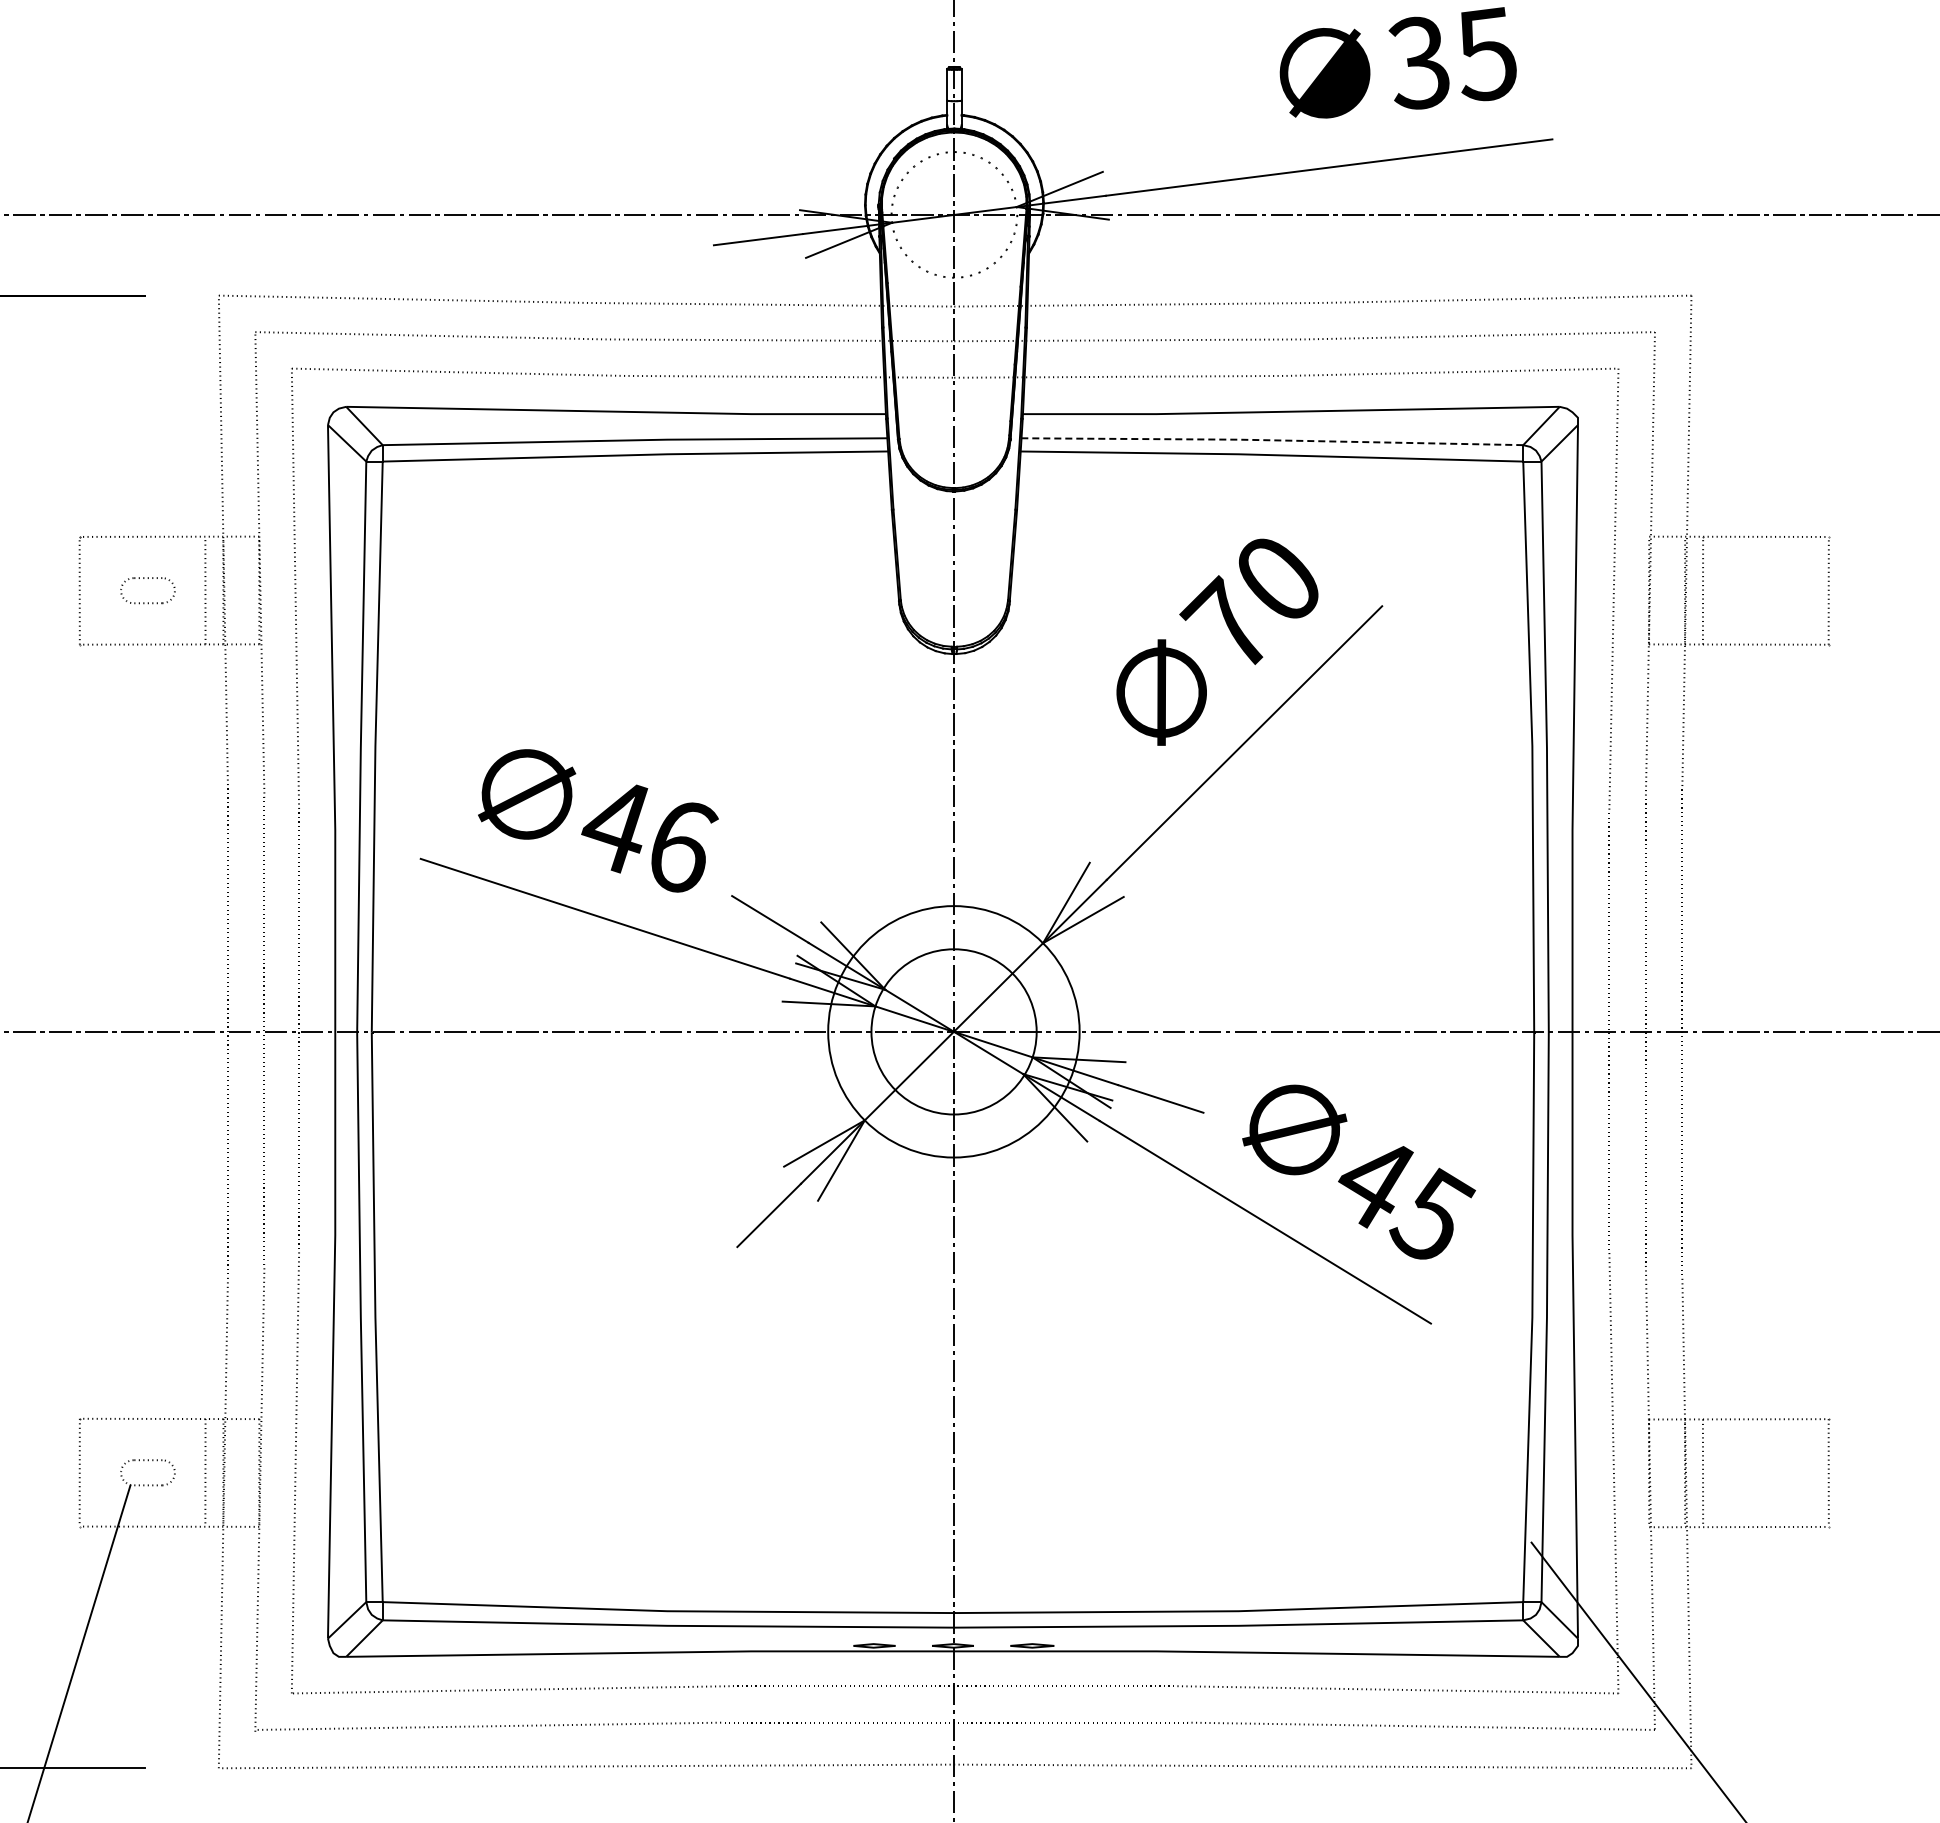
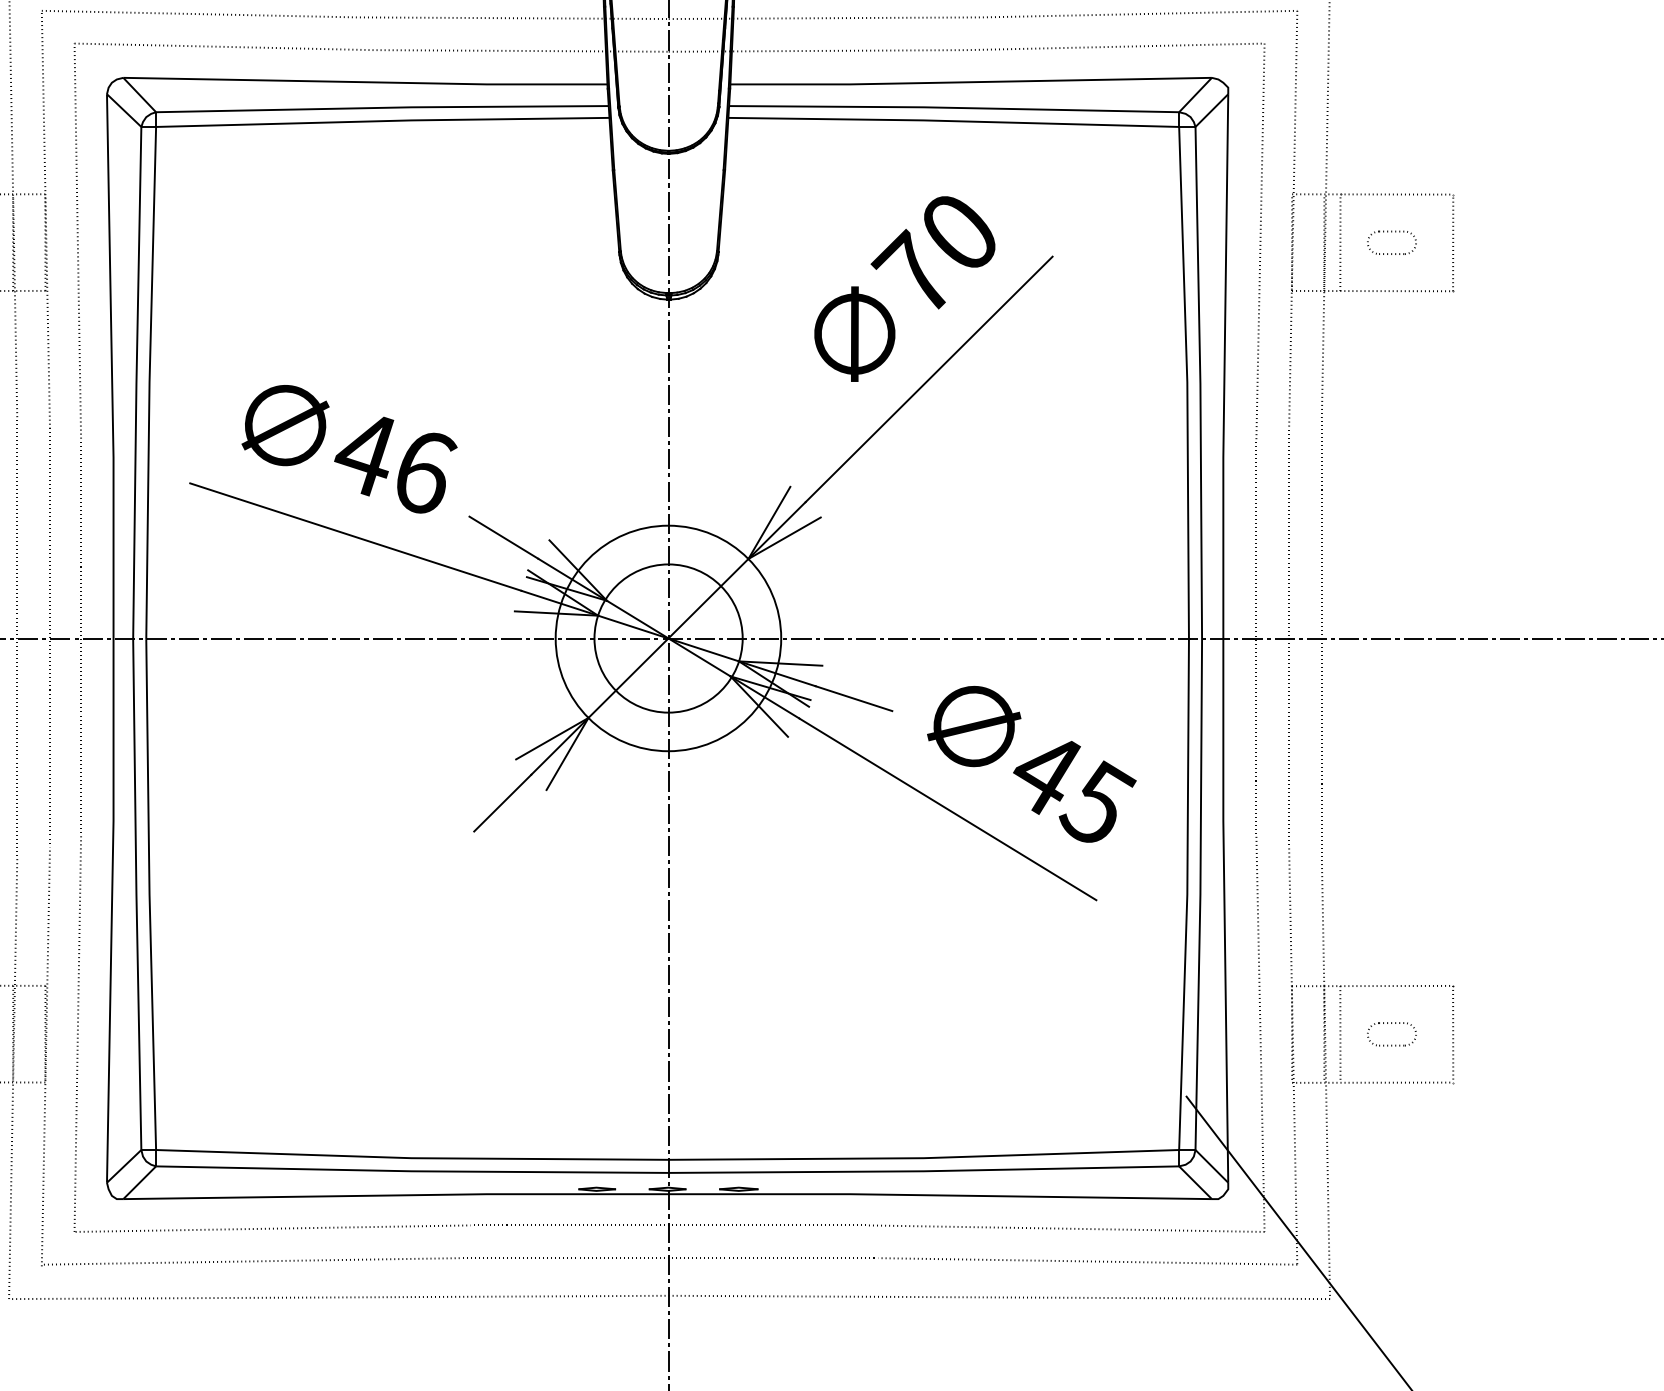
line: (1271, 440) -> (953, 108), dashed -> solid
part: (1760, 578) -> (1391, 231), added
part: (1760, 1461) -> (1391, 1023), added

